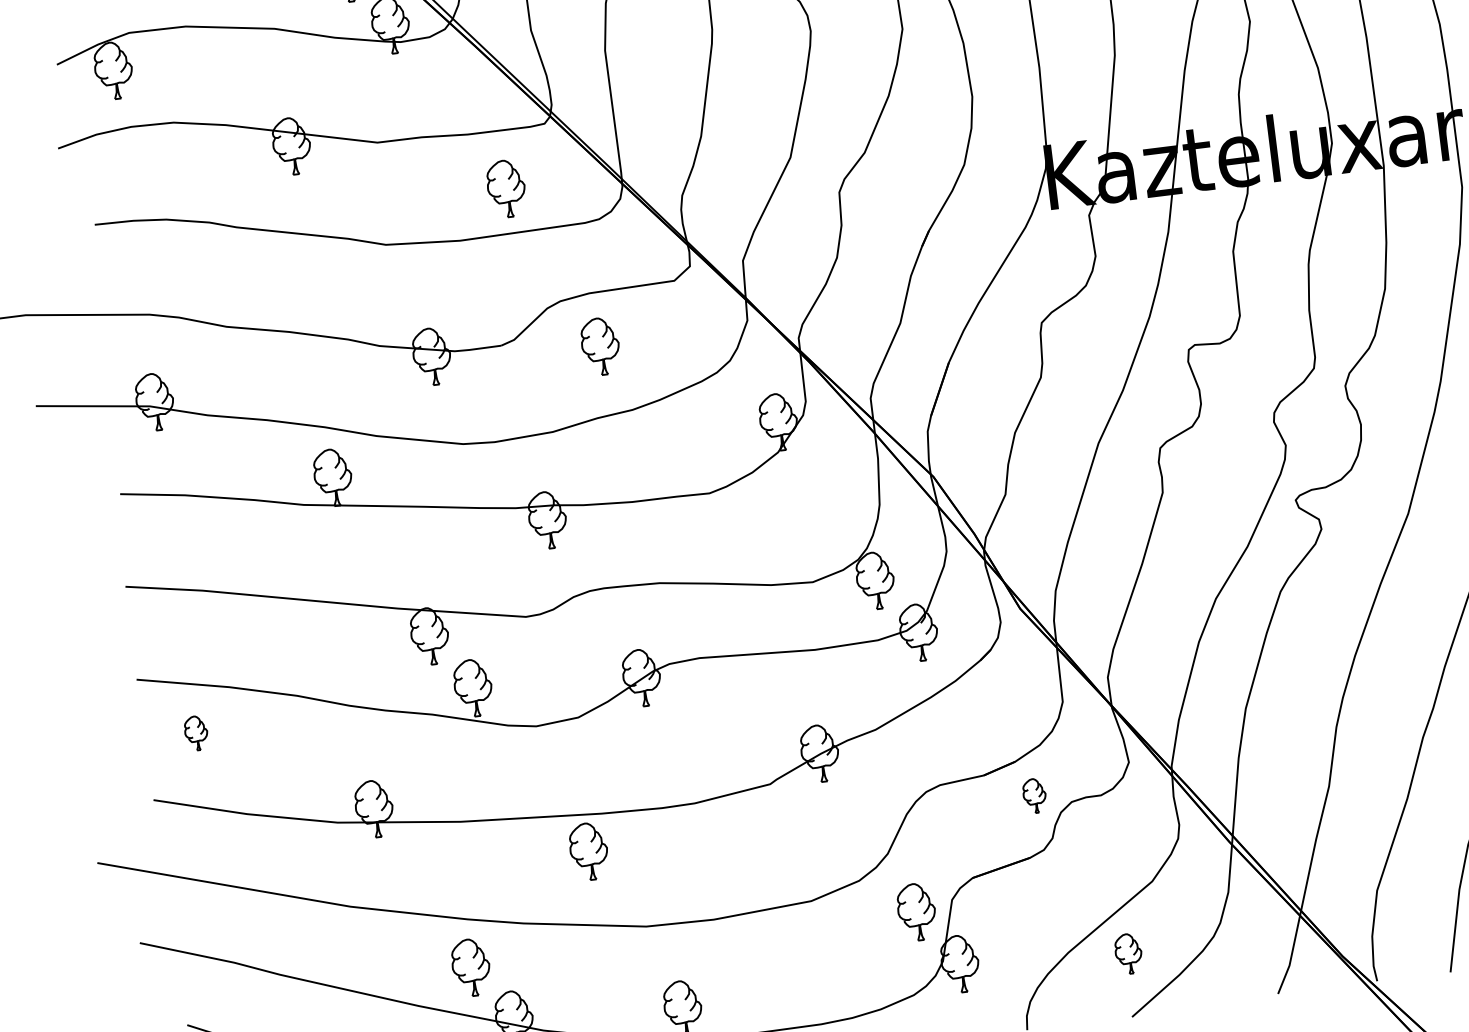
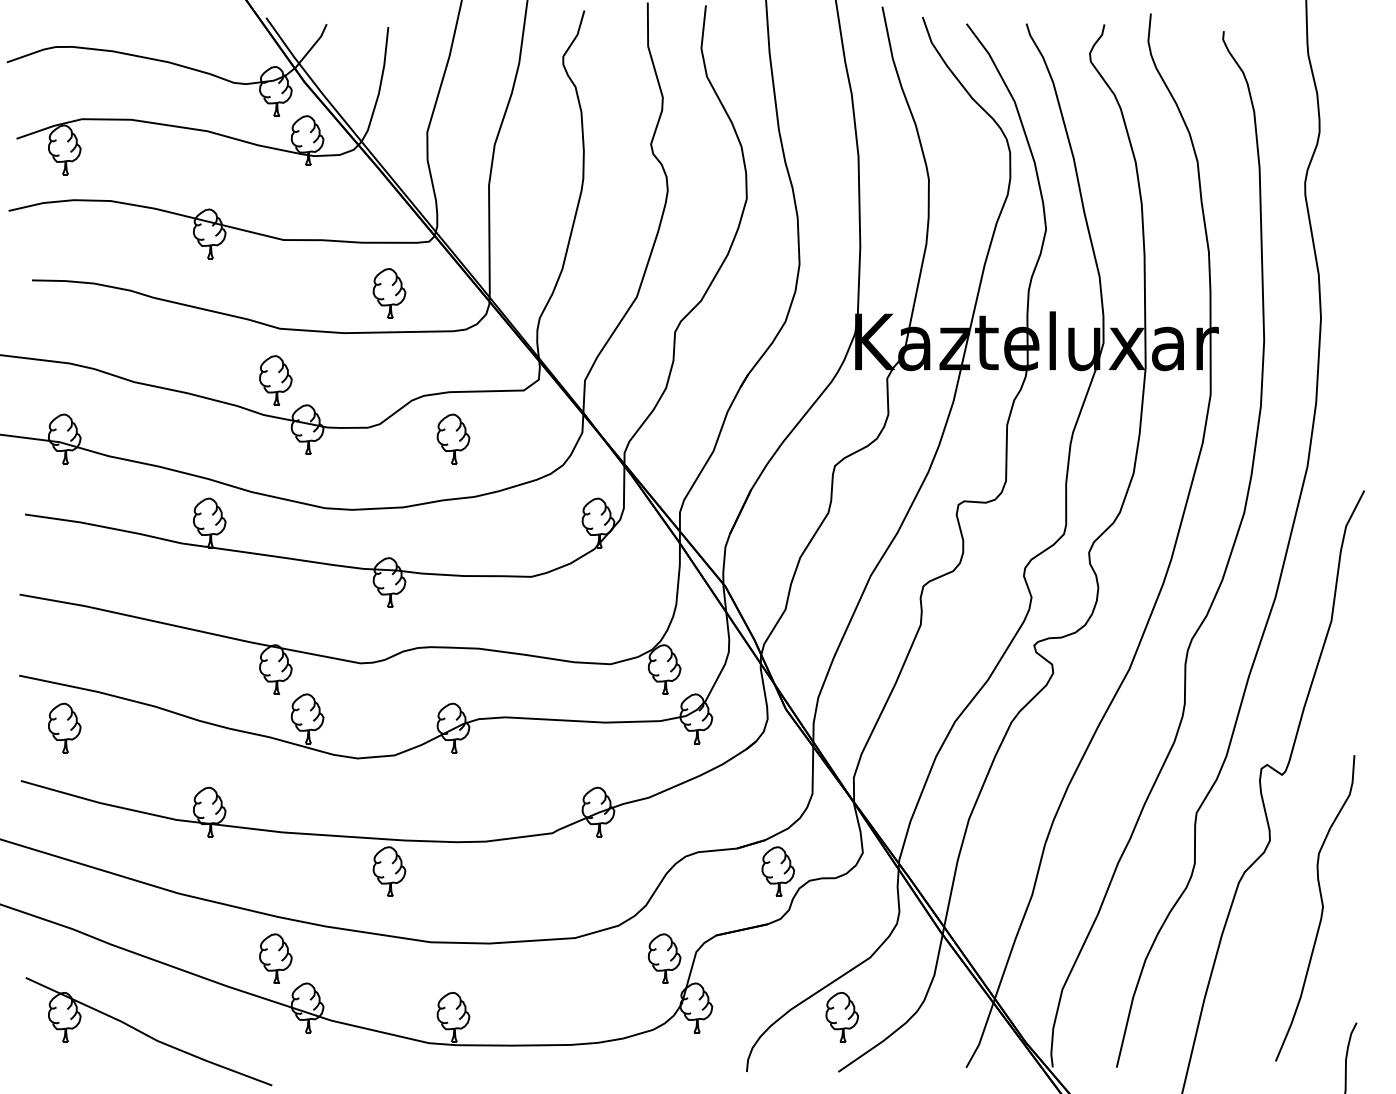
part: (388, 304) -> (275, 380), added
part: (195, 732) -> (64, 727), size x1.67
part: (1034, 795) -> (778, 871), size x1.67
part: (1127, 954) -> (841, 1017), size x1.43

